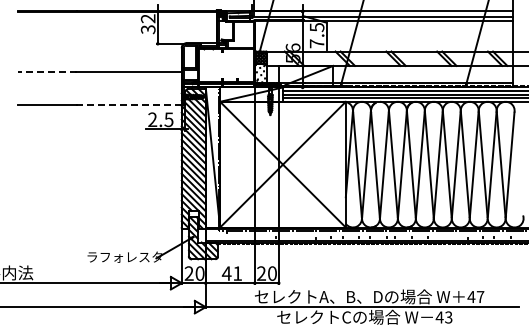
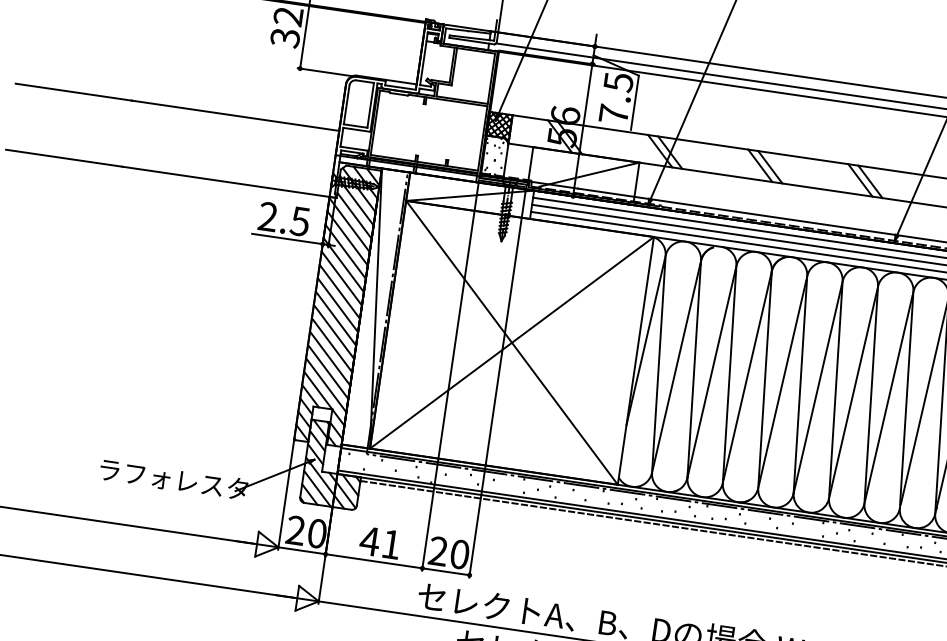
line: (47, 71) -> (74, 91), dashed -> solid
line: (129, 105) -> (226, 182), dashed -> solid

